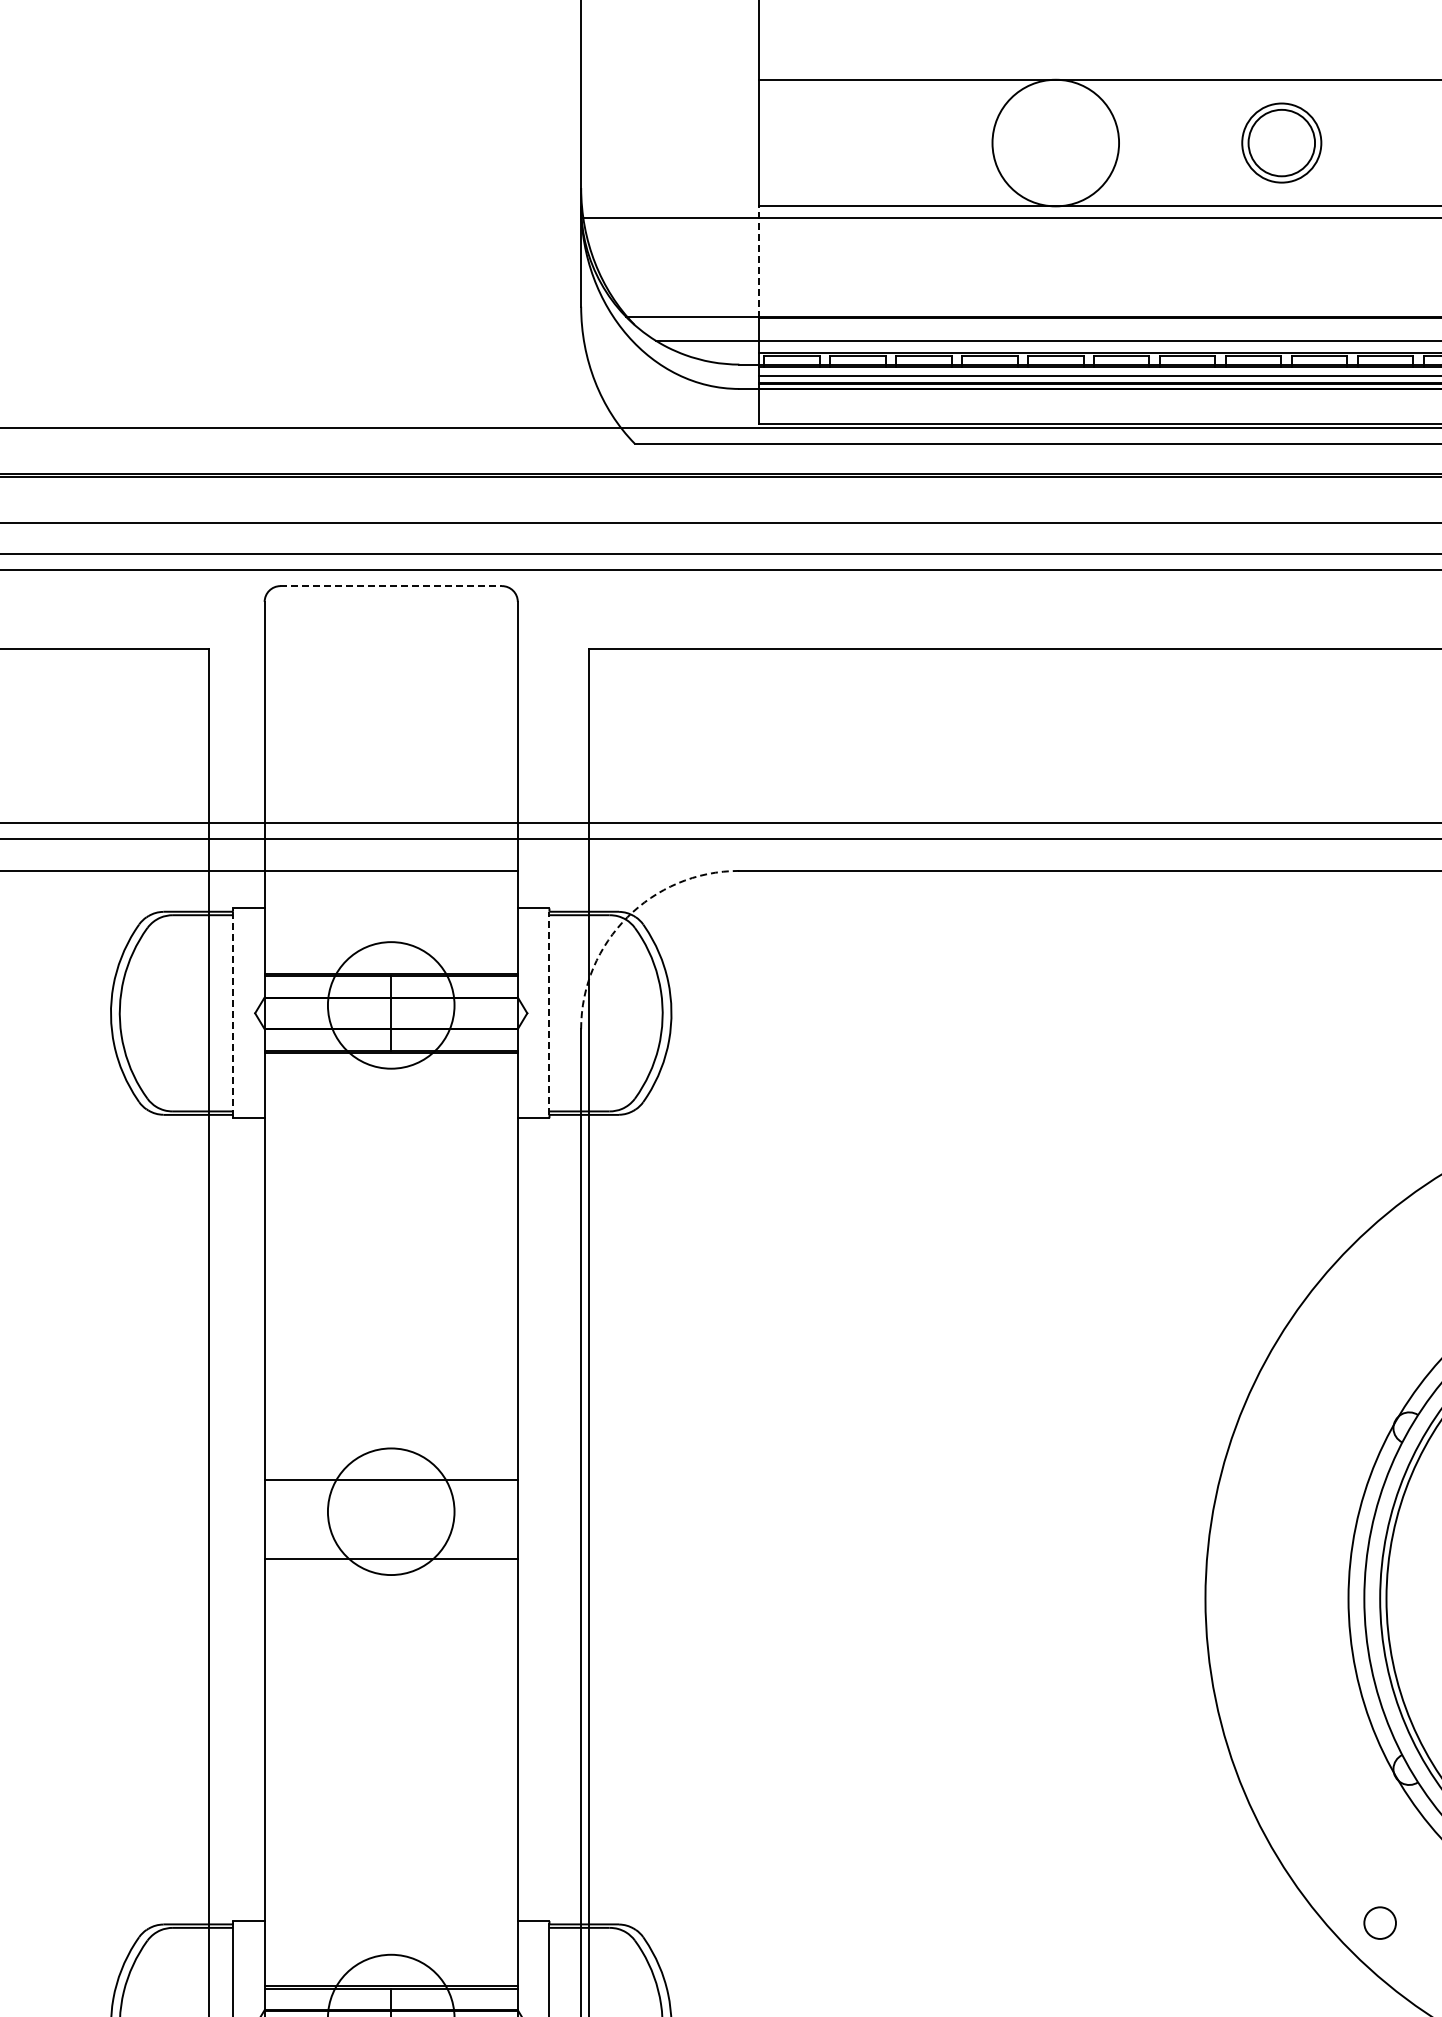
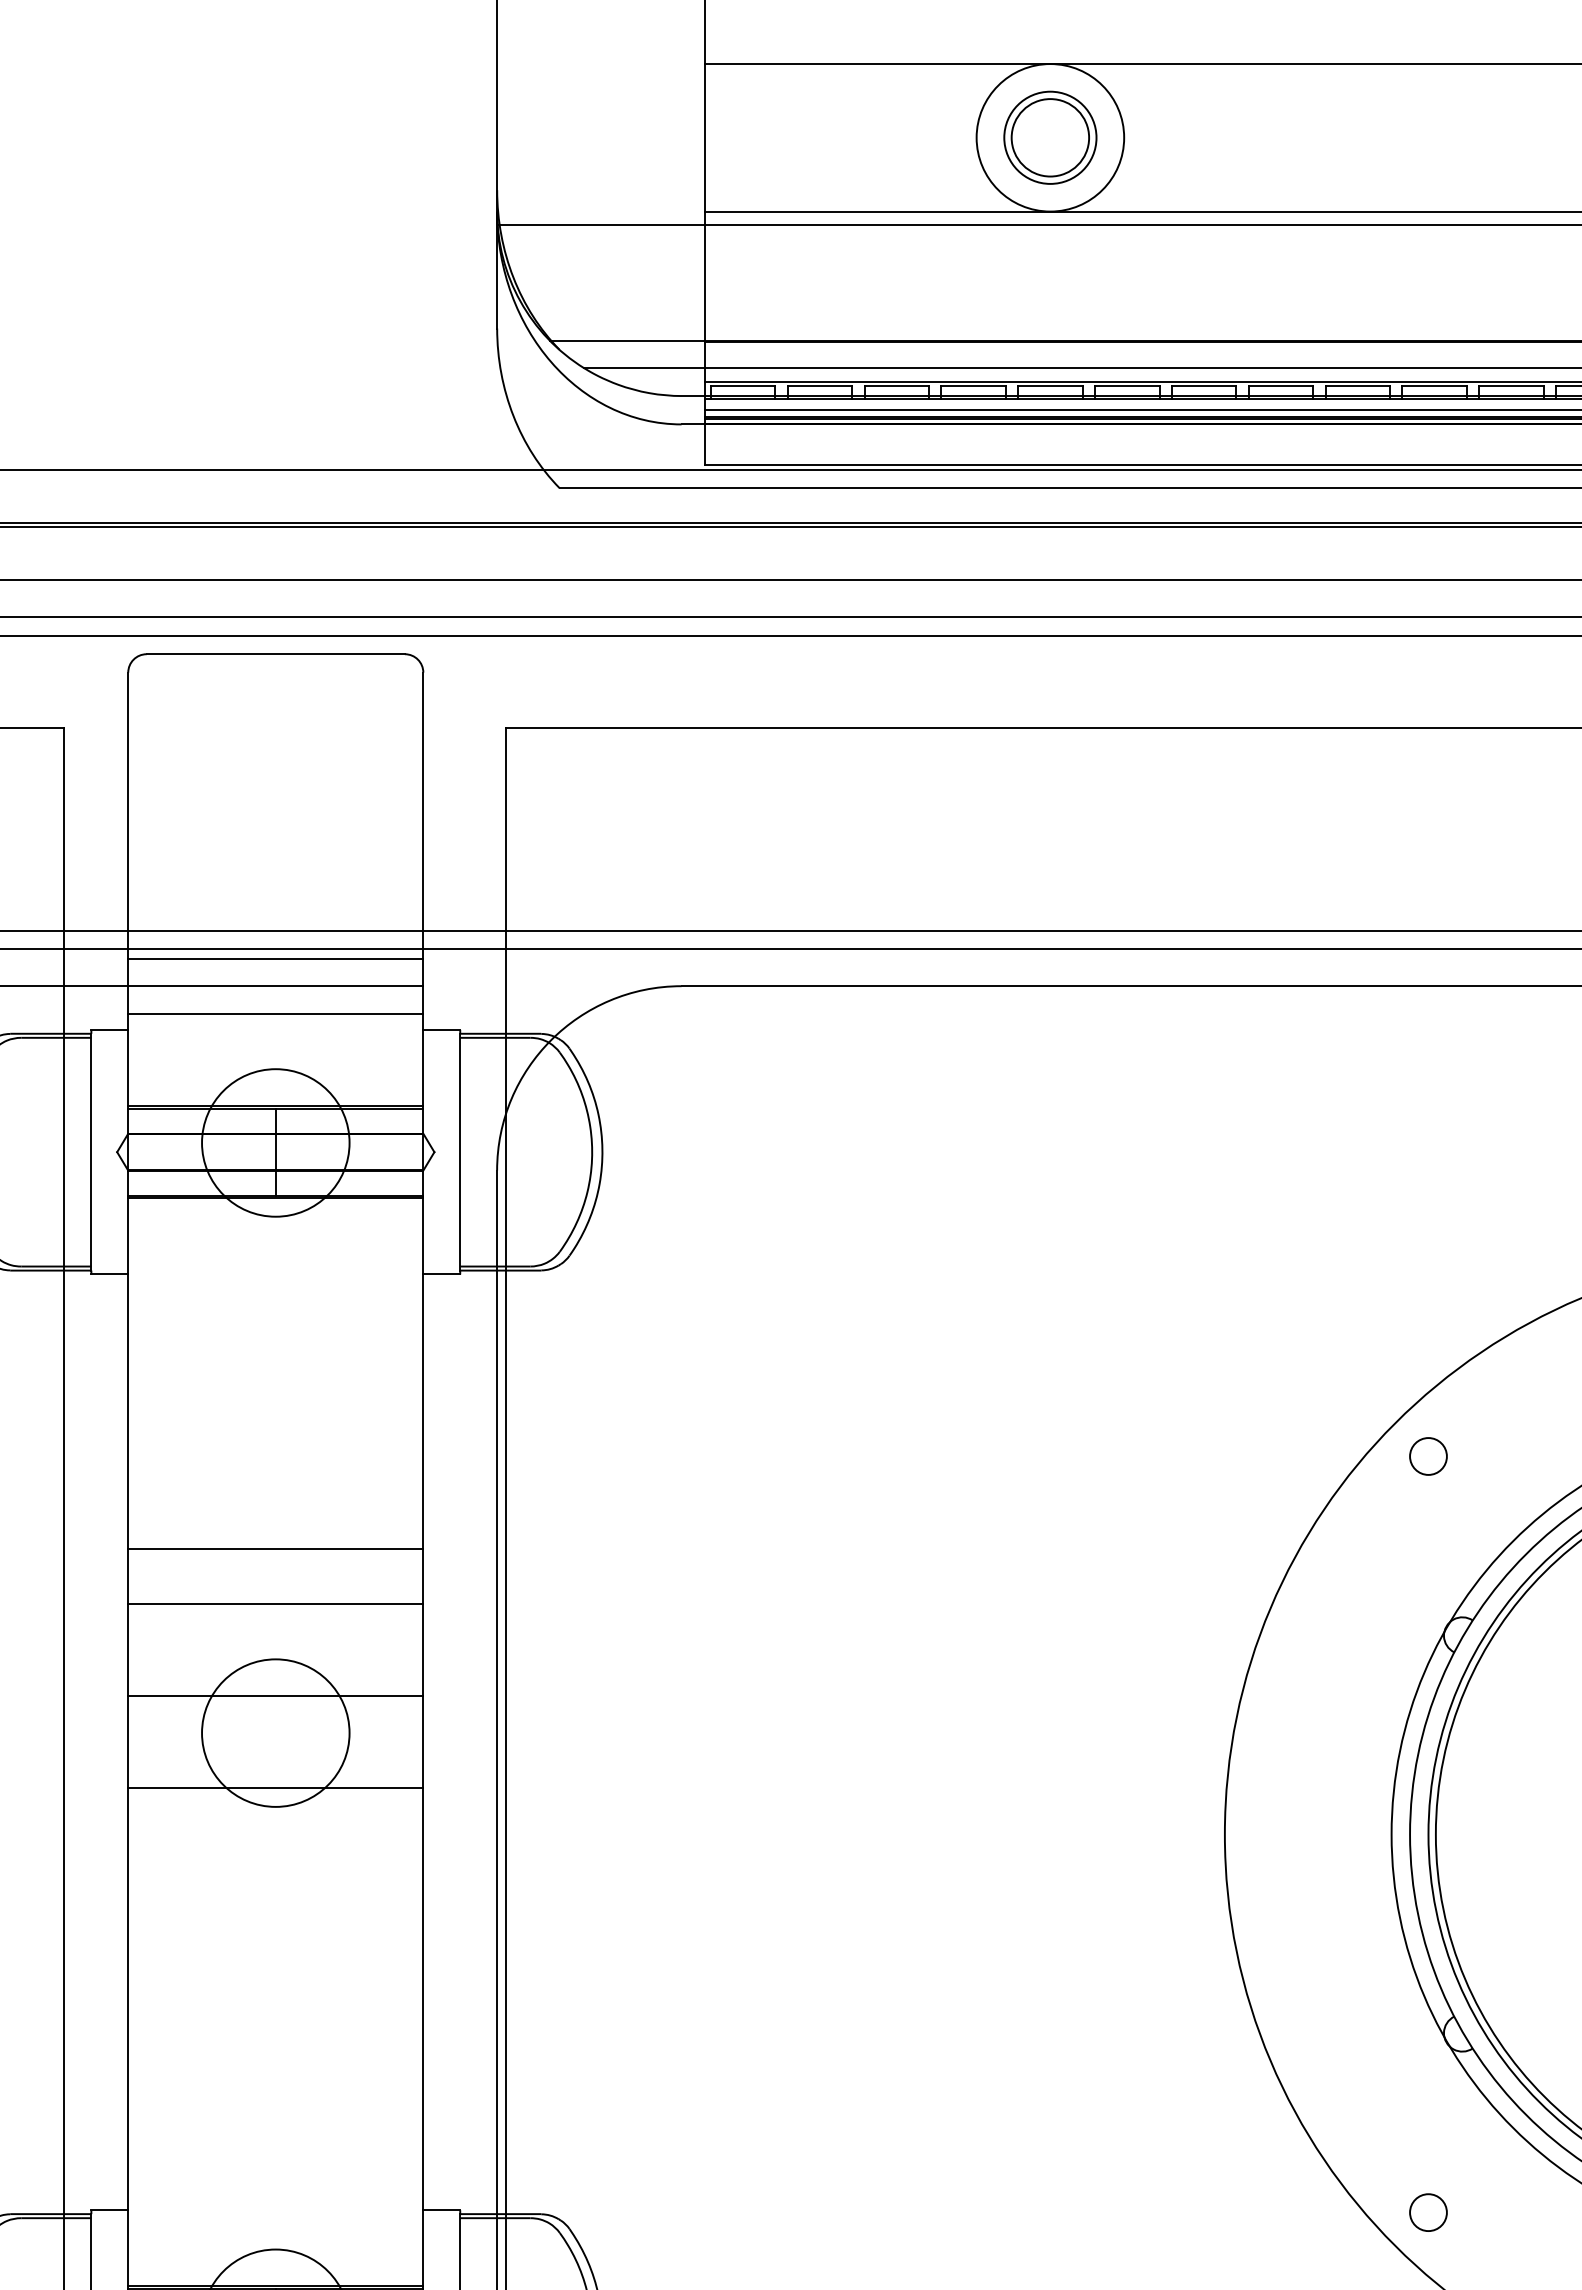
part: (1281, 142) -> (1050, 137), moved
line: (759, 262) -> (705, 277), dashed -> solid
line: (391, 586) -> (276, 654), dashed -> solid
line: (390, 847) -> (274, 958), added
line: (390, 894) -> (274, 1013), added
arc: (627, 917) -> (551, 1040), dashed -> solid
line: (233, 1013) -> (91, 1152), dashed -> solid
line: (549, 1013) -> (460, 1152), dashed -> solid
circle: (1379, 1274) -> (1427, 1456), added
line: (390, 1353) -> (274, 1548), added
line: (390, 1400) -> (274, 1603), added

